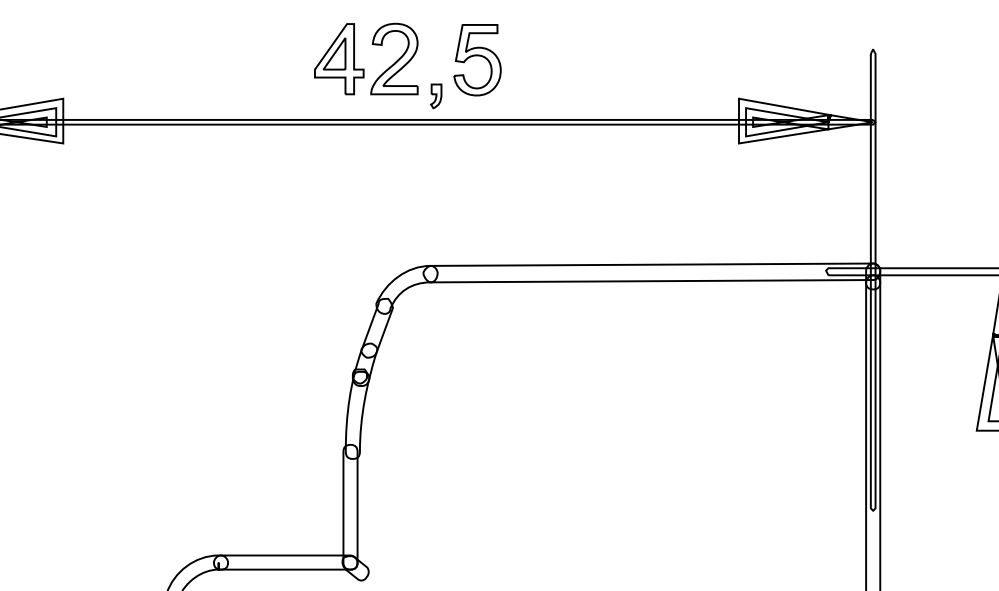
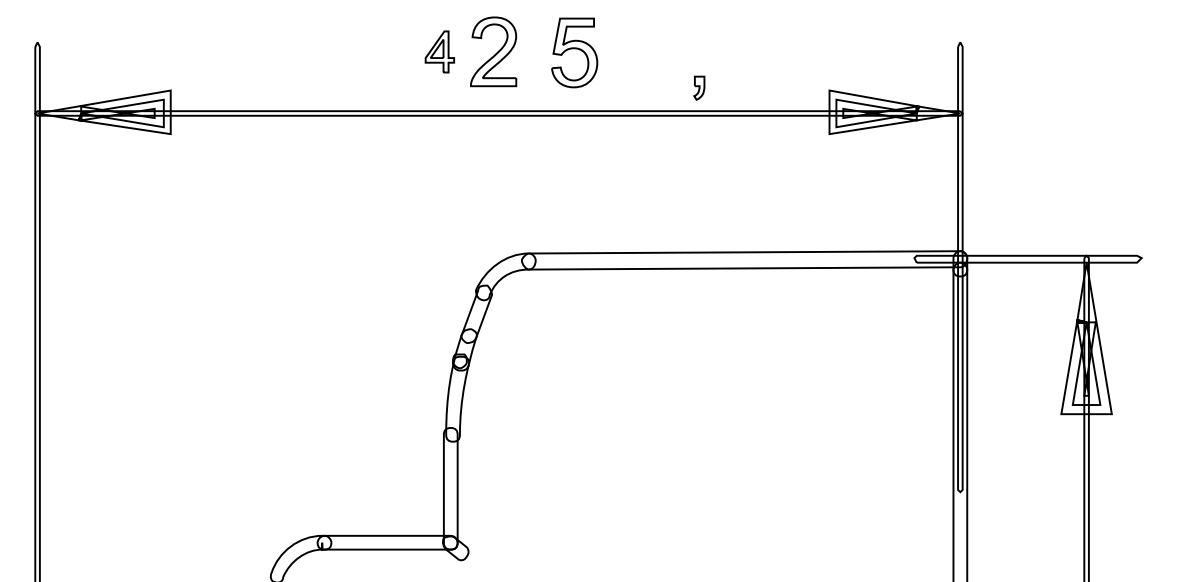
part: (338, 58) -> (439, 51), size x0.6
part: (436, 95) -> (699, 87), moved

